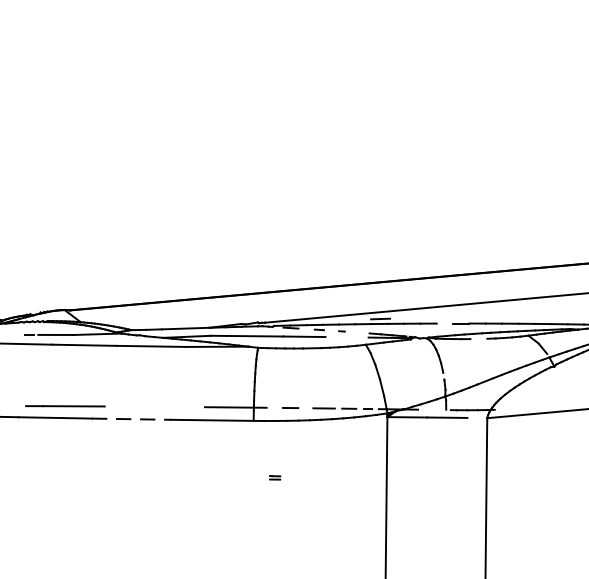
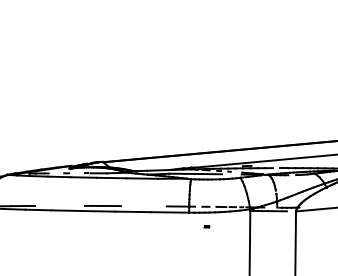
line: (132, 418) -> (133, 211), dashed -> solid
part: (274, 477) -> (206, 226), moved

